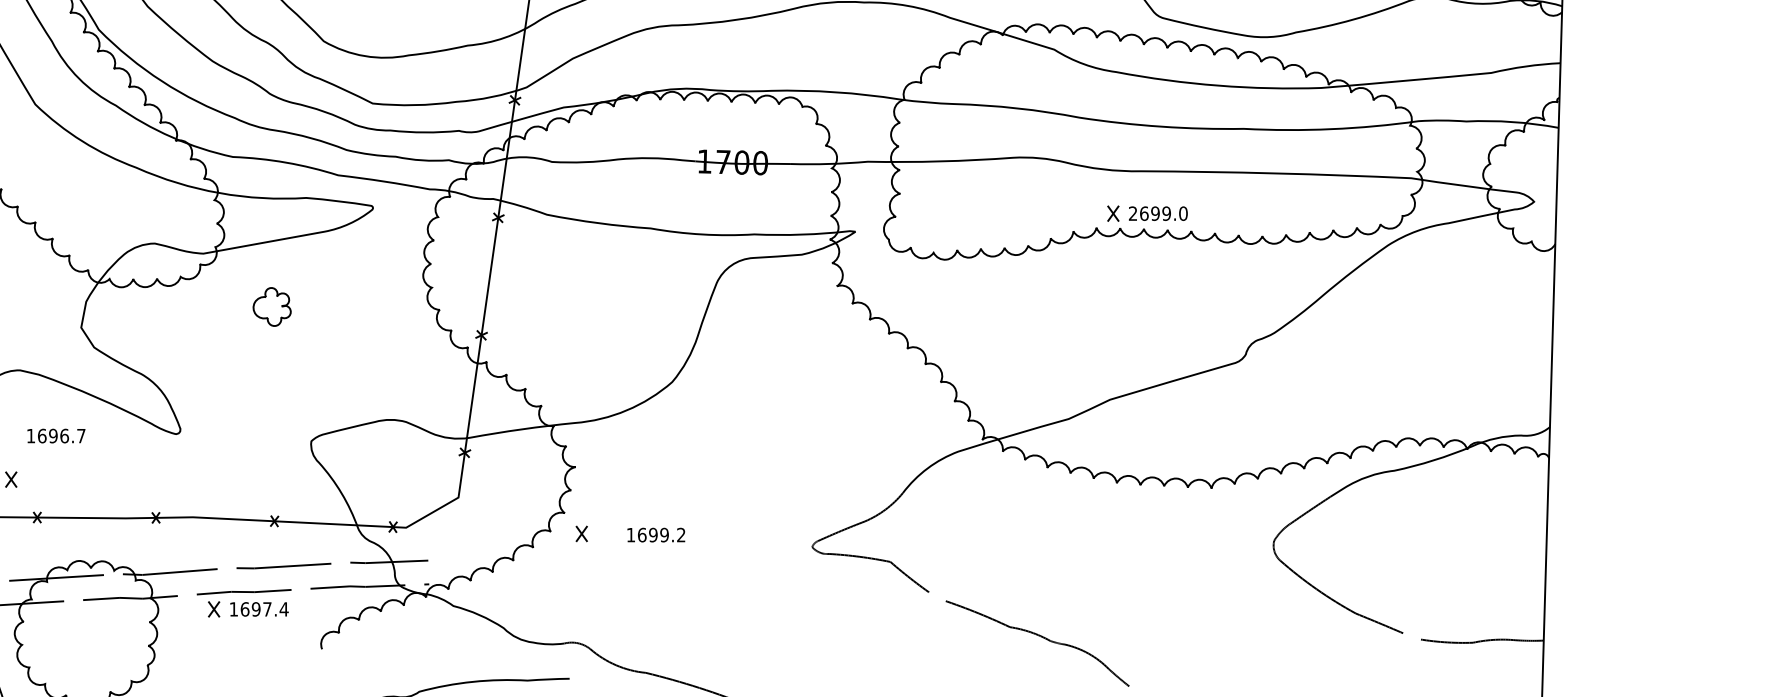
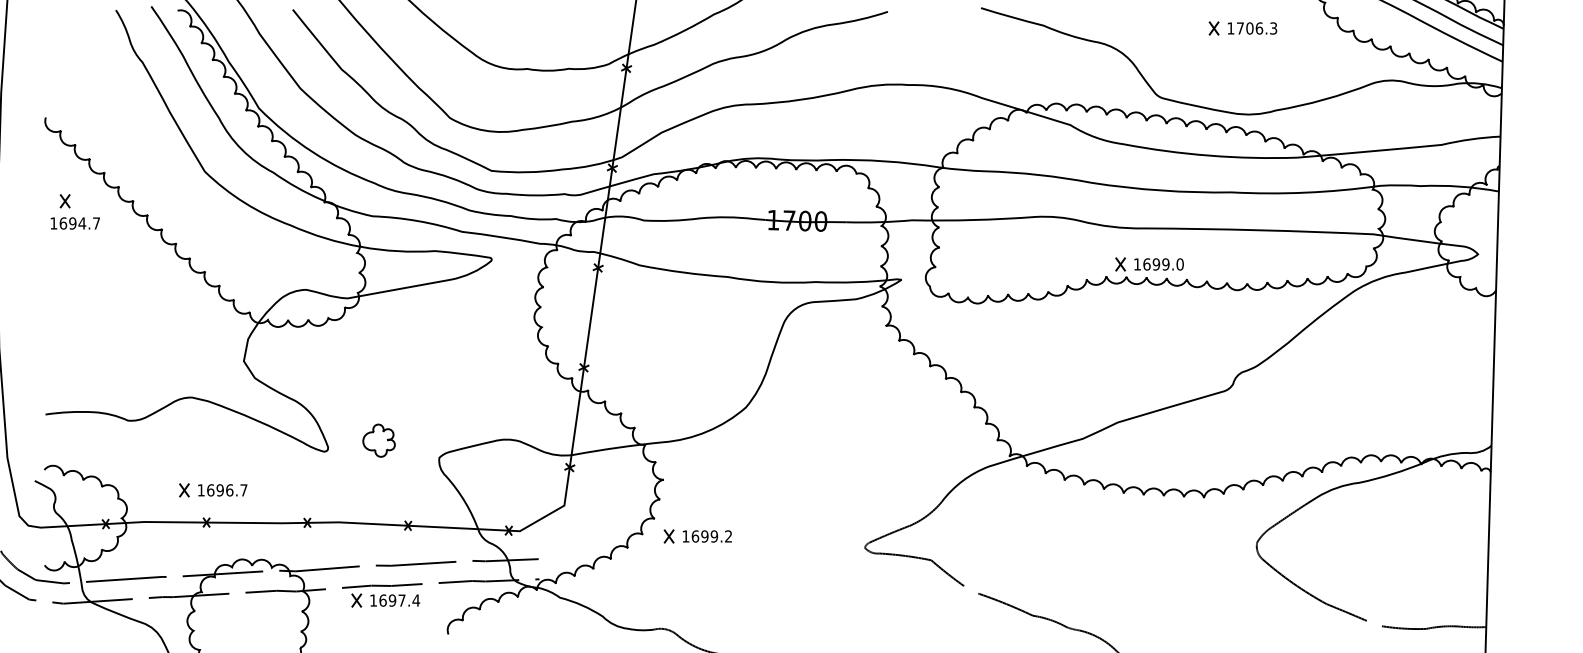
text: (1132, 213) -> (1136, 264), 2699.0 -> 1699.0
part: (271, 306) -> (378, 440), moved
text: (56, 436) -> (222, 490), moved
text: (655, 535) -> (706, 536), moved

